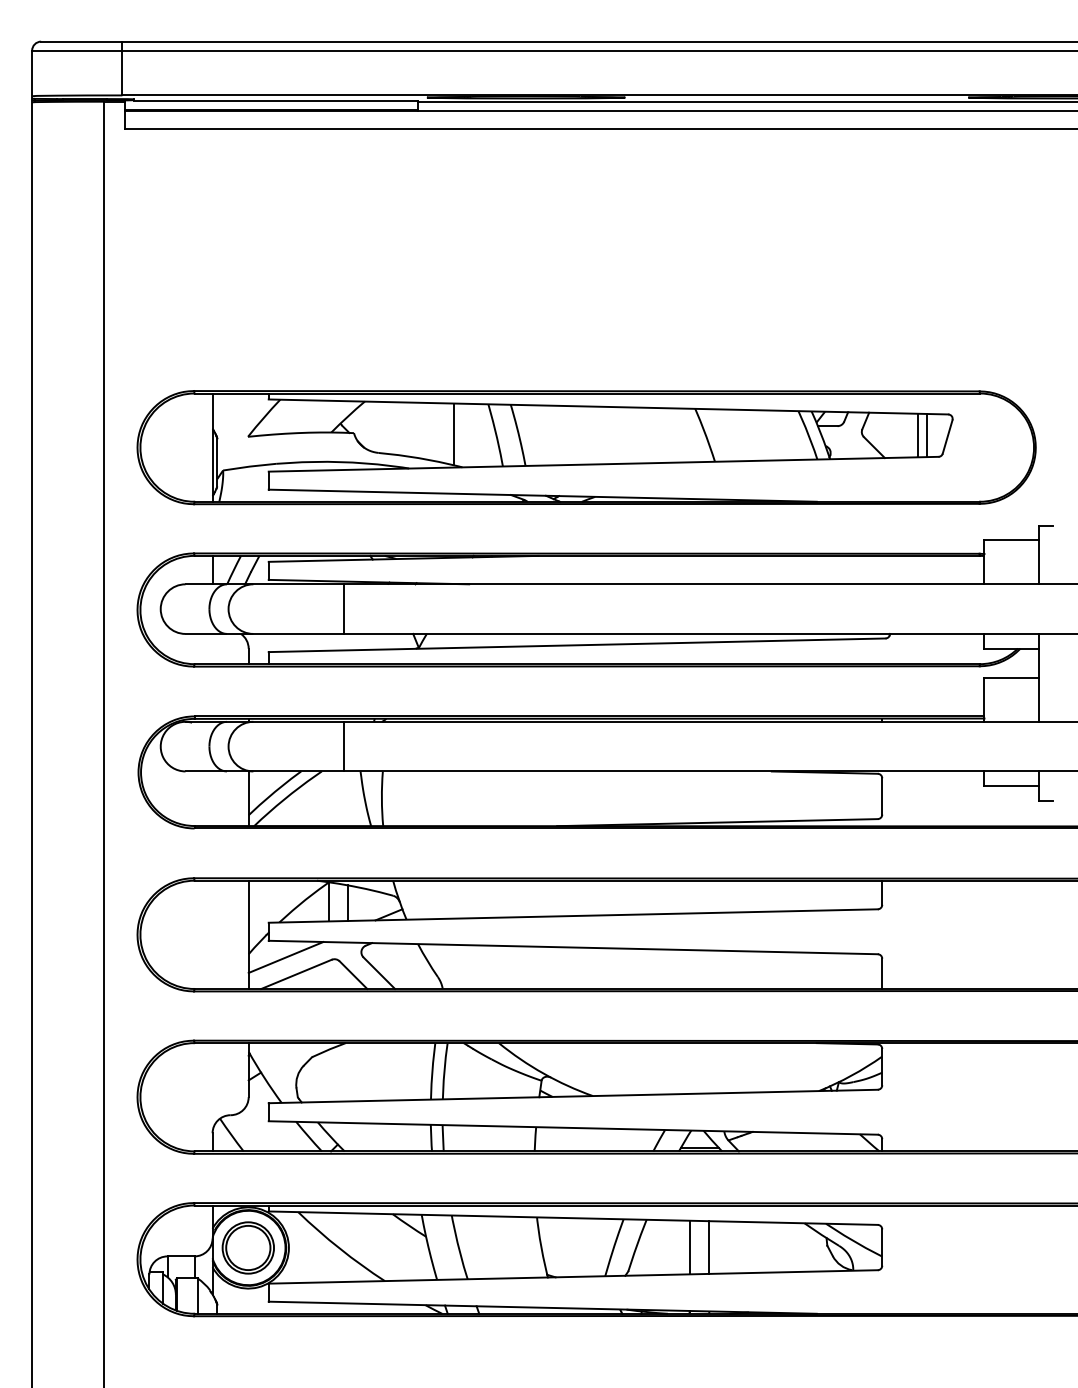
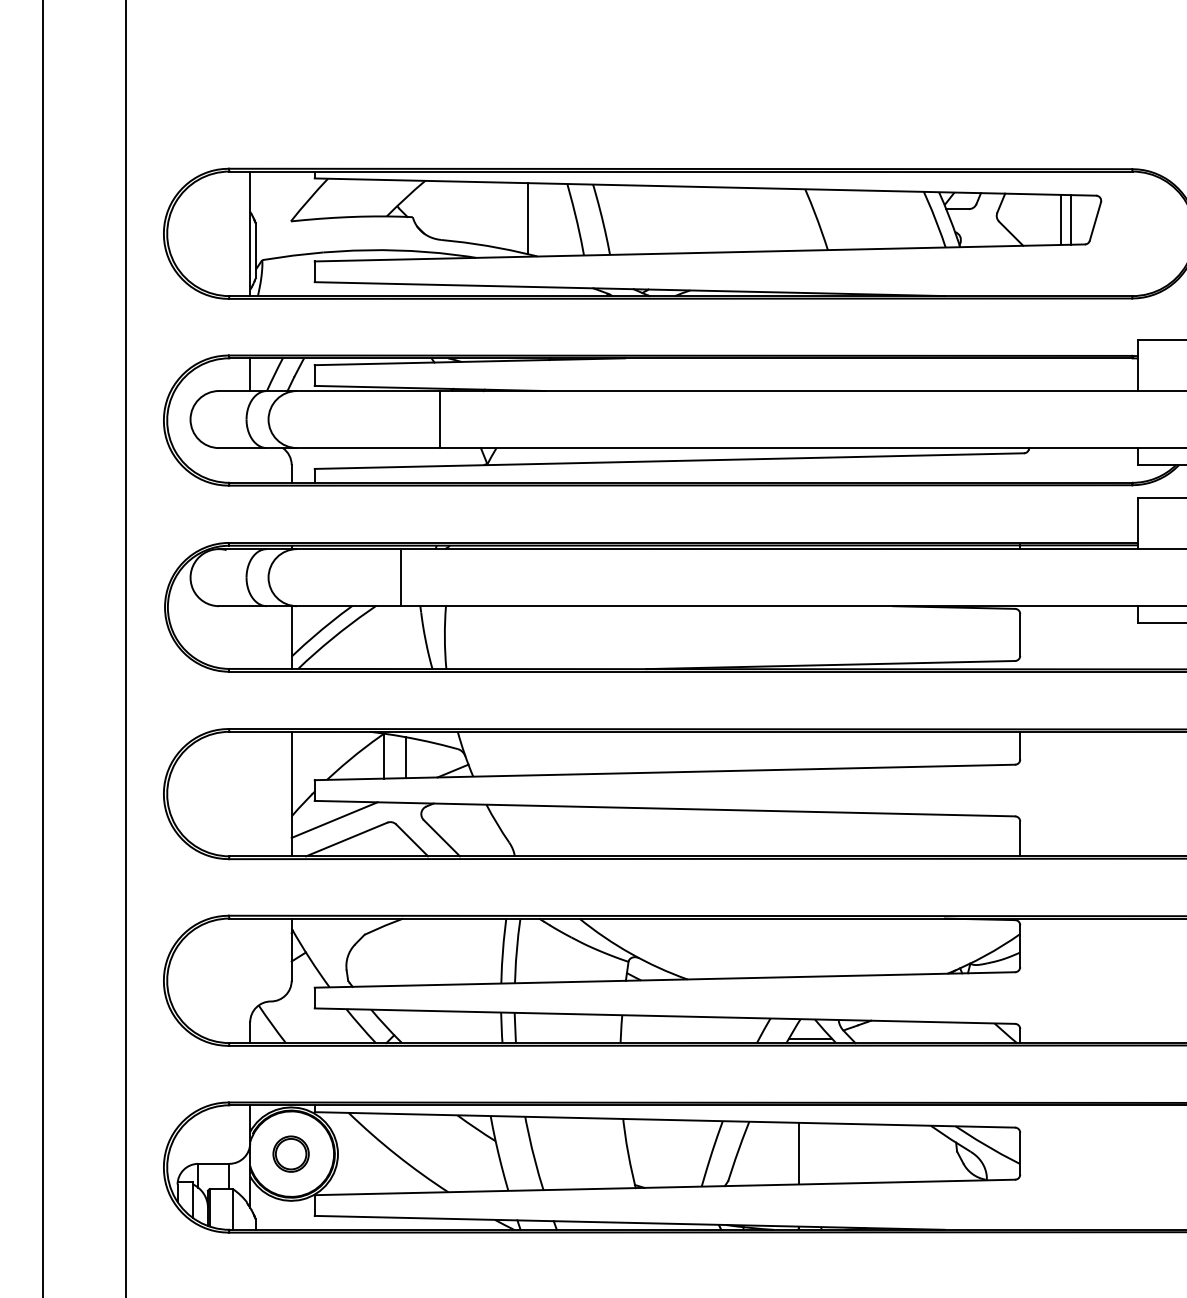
line: (343, 608) -> (439, 418), moved
part: (247, 1247) -> (290, 1153), size x0.6
line: (709, 1247) -> (821, 1153), removed

